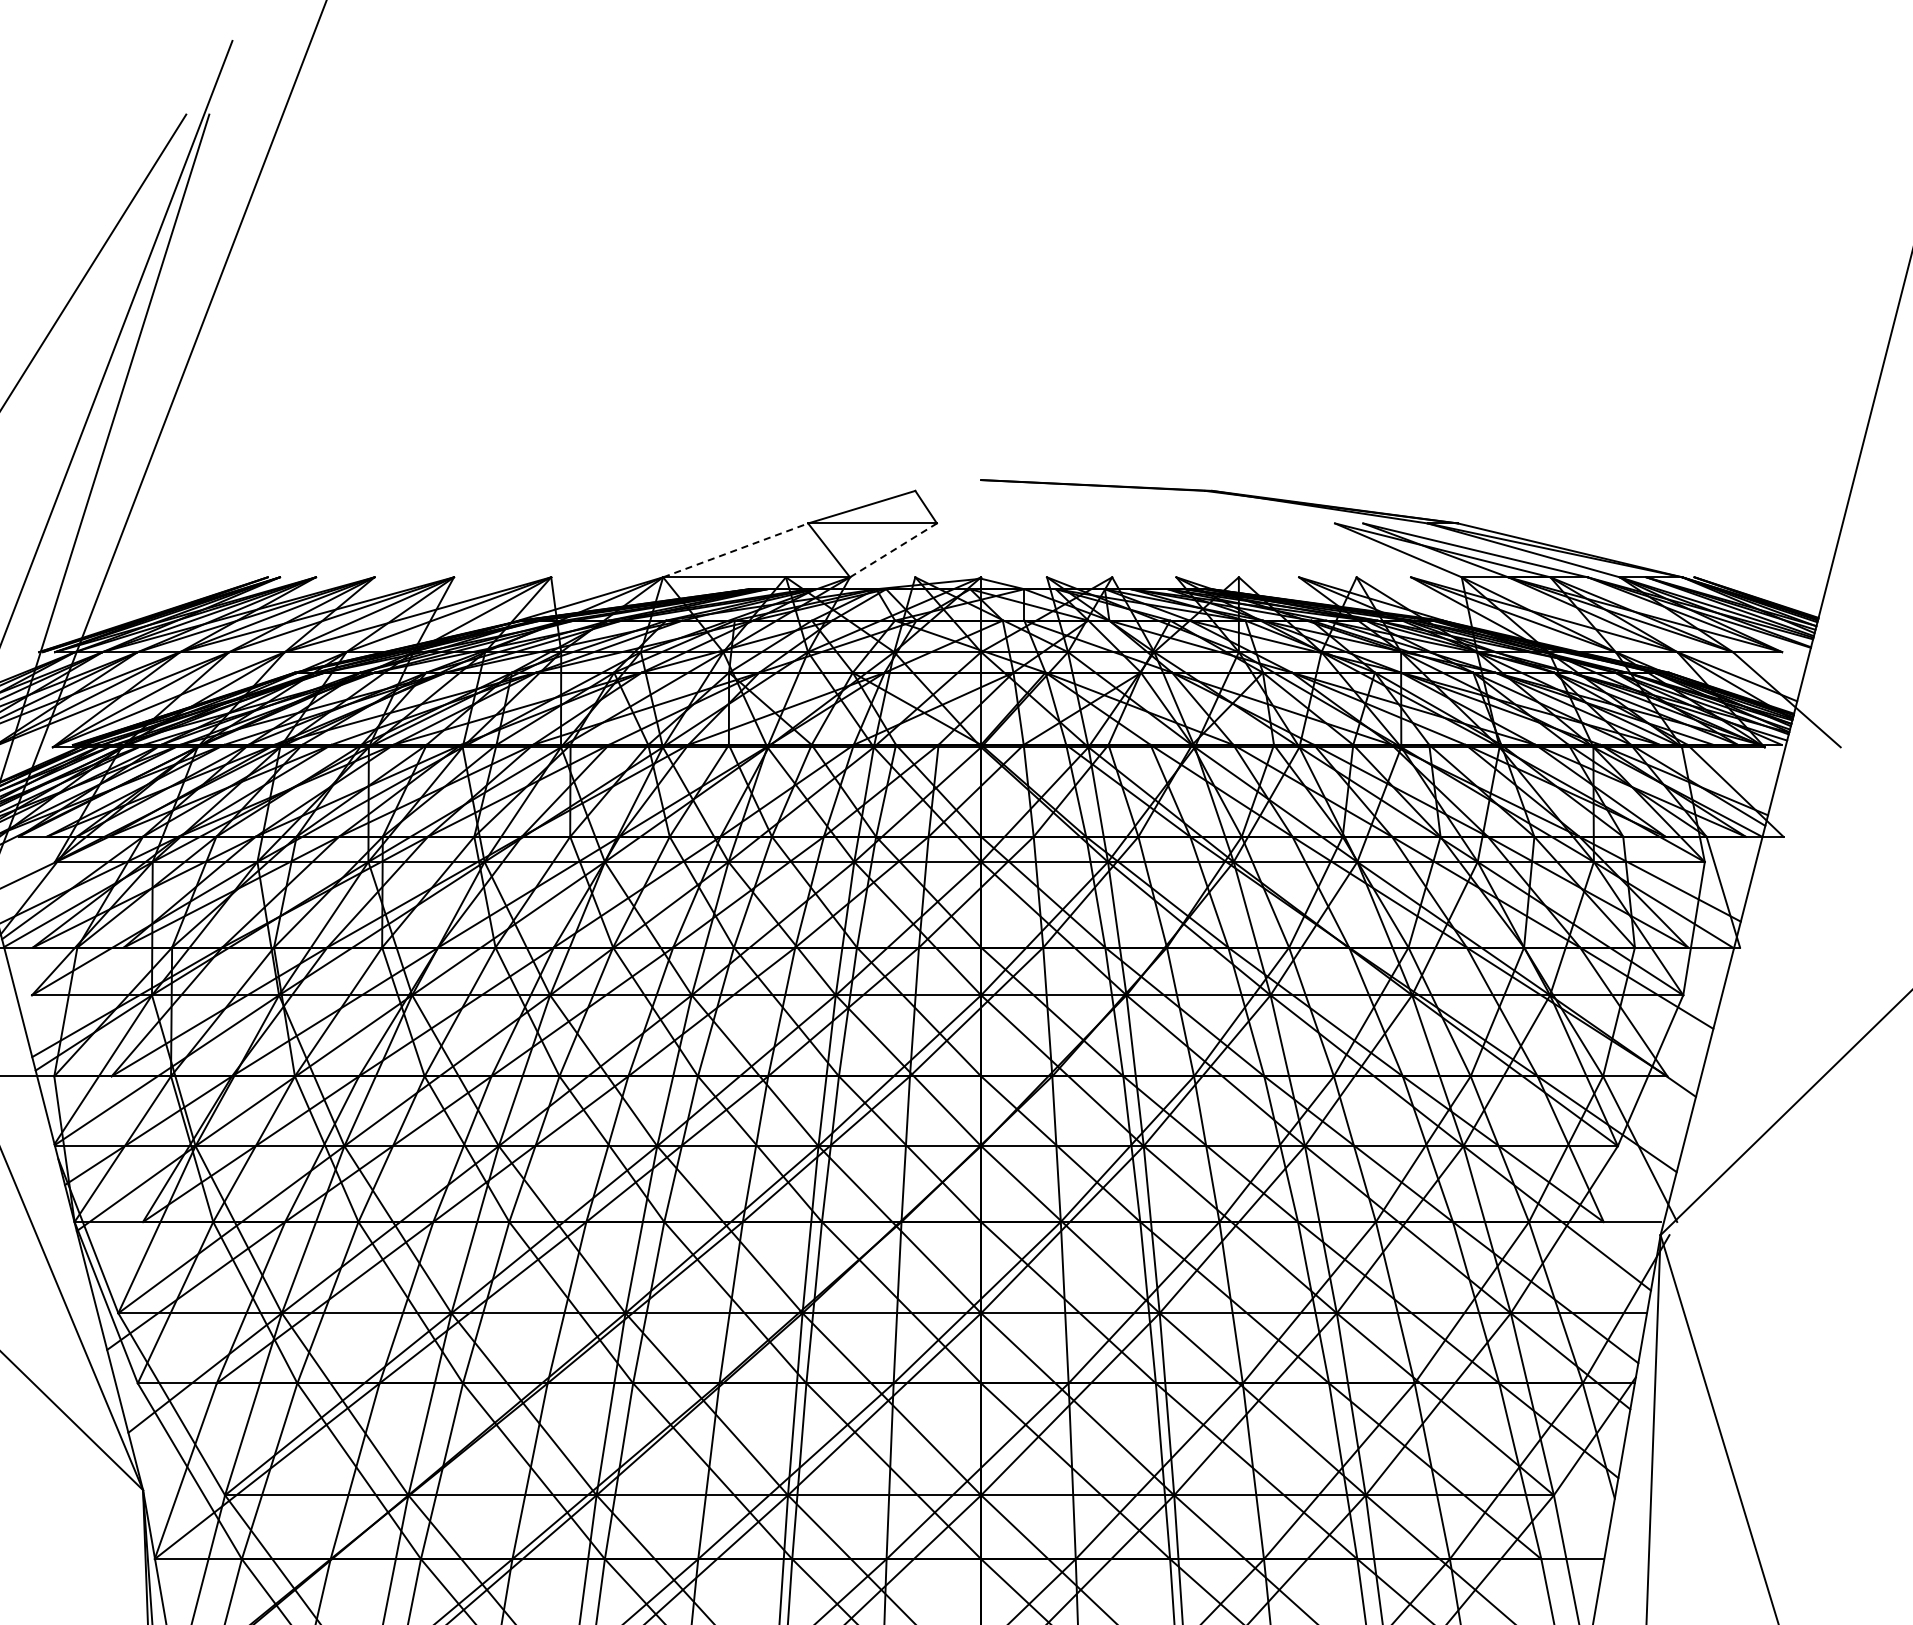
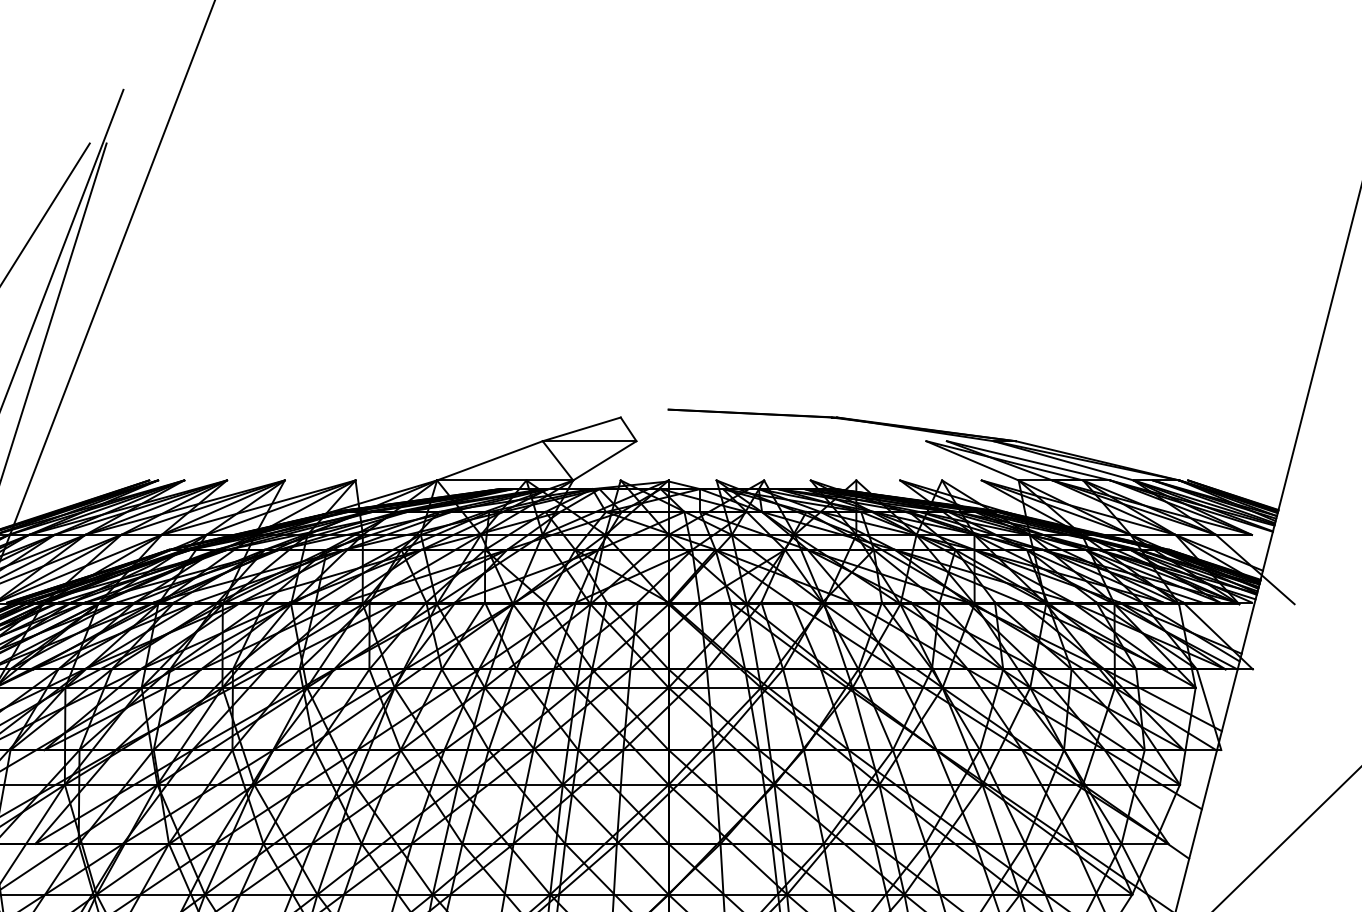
line: (736, 550) -> (490, 460), dashed -> solid
line: (893, 550) -> (604, 460), dashed -> solid

